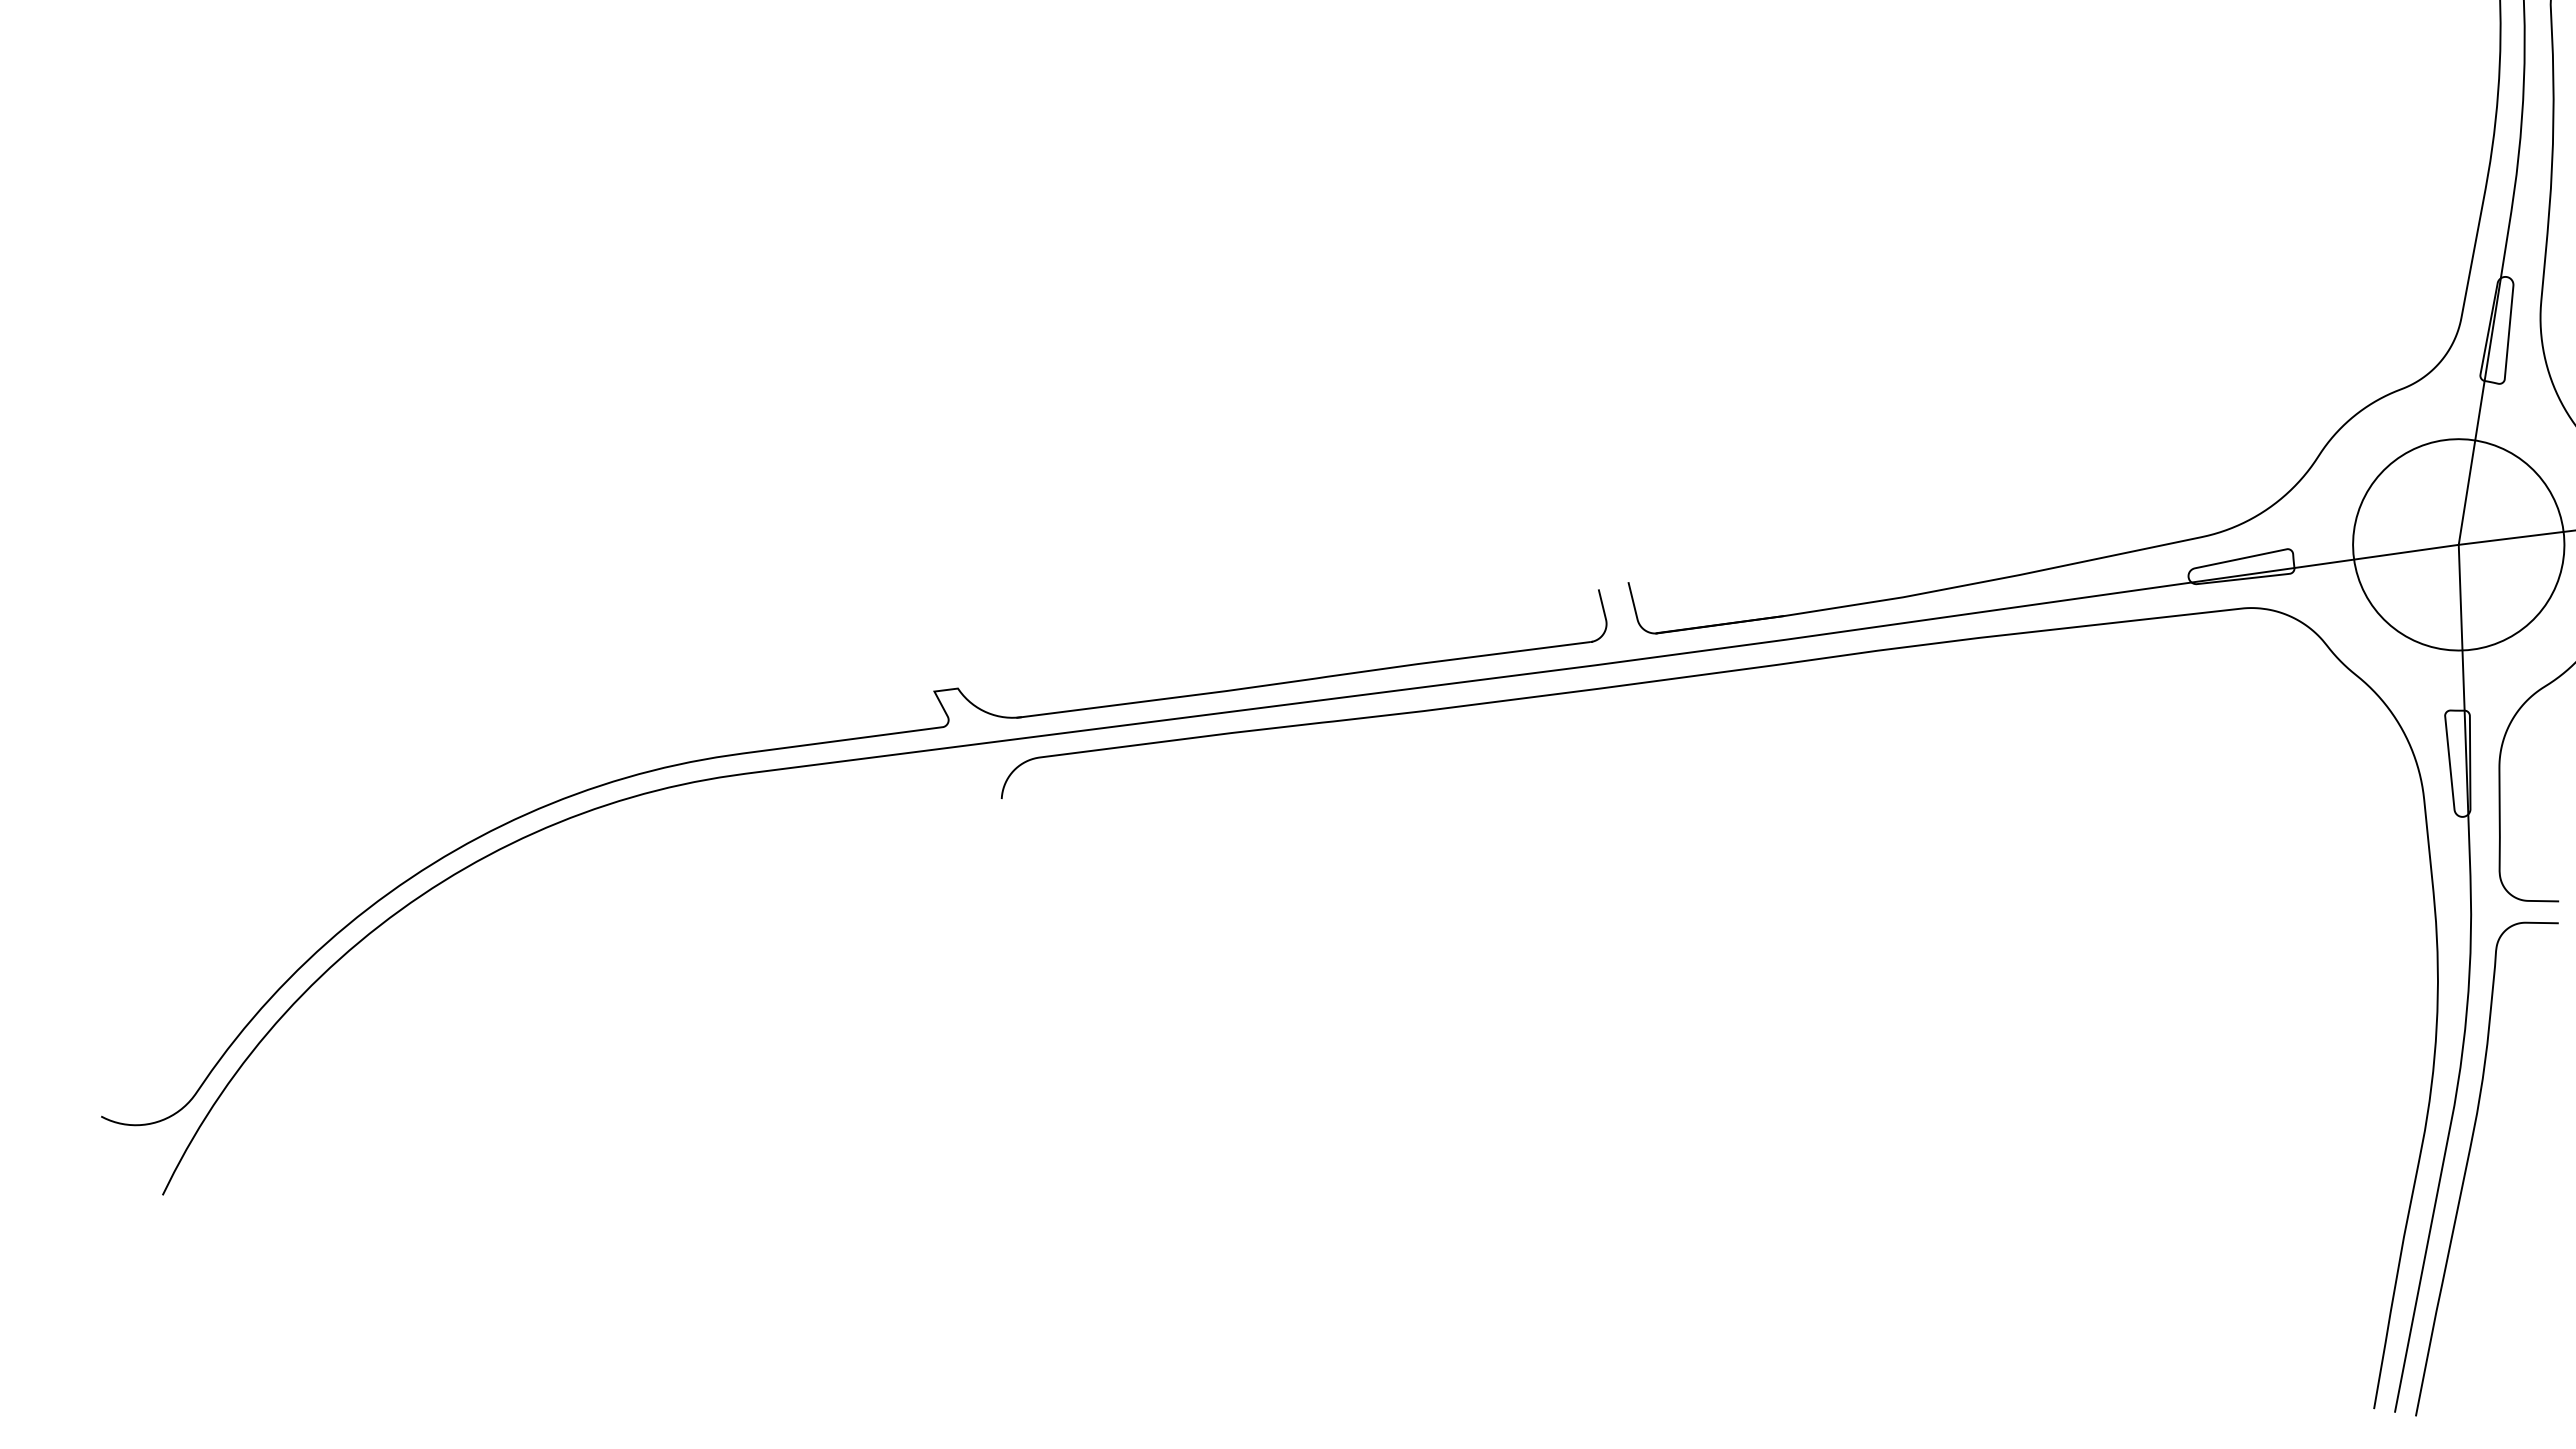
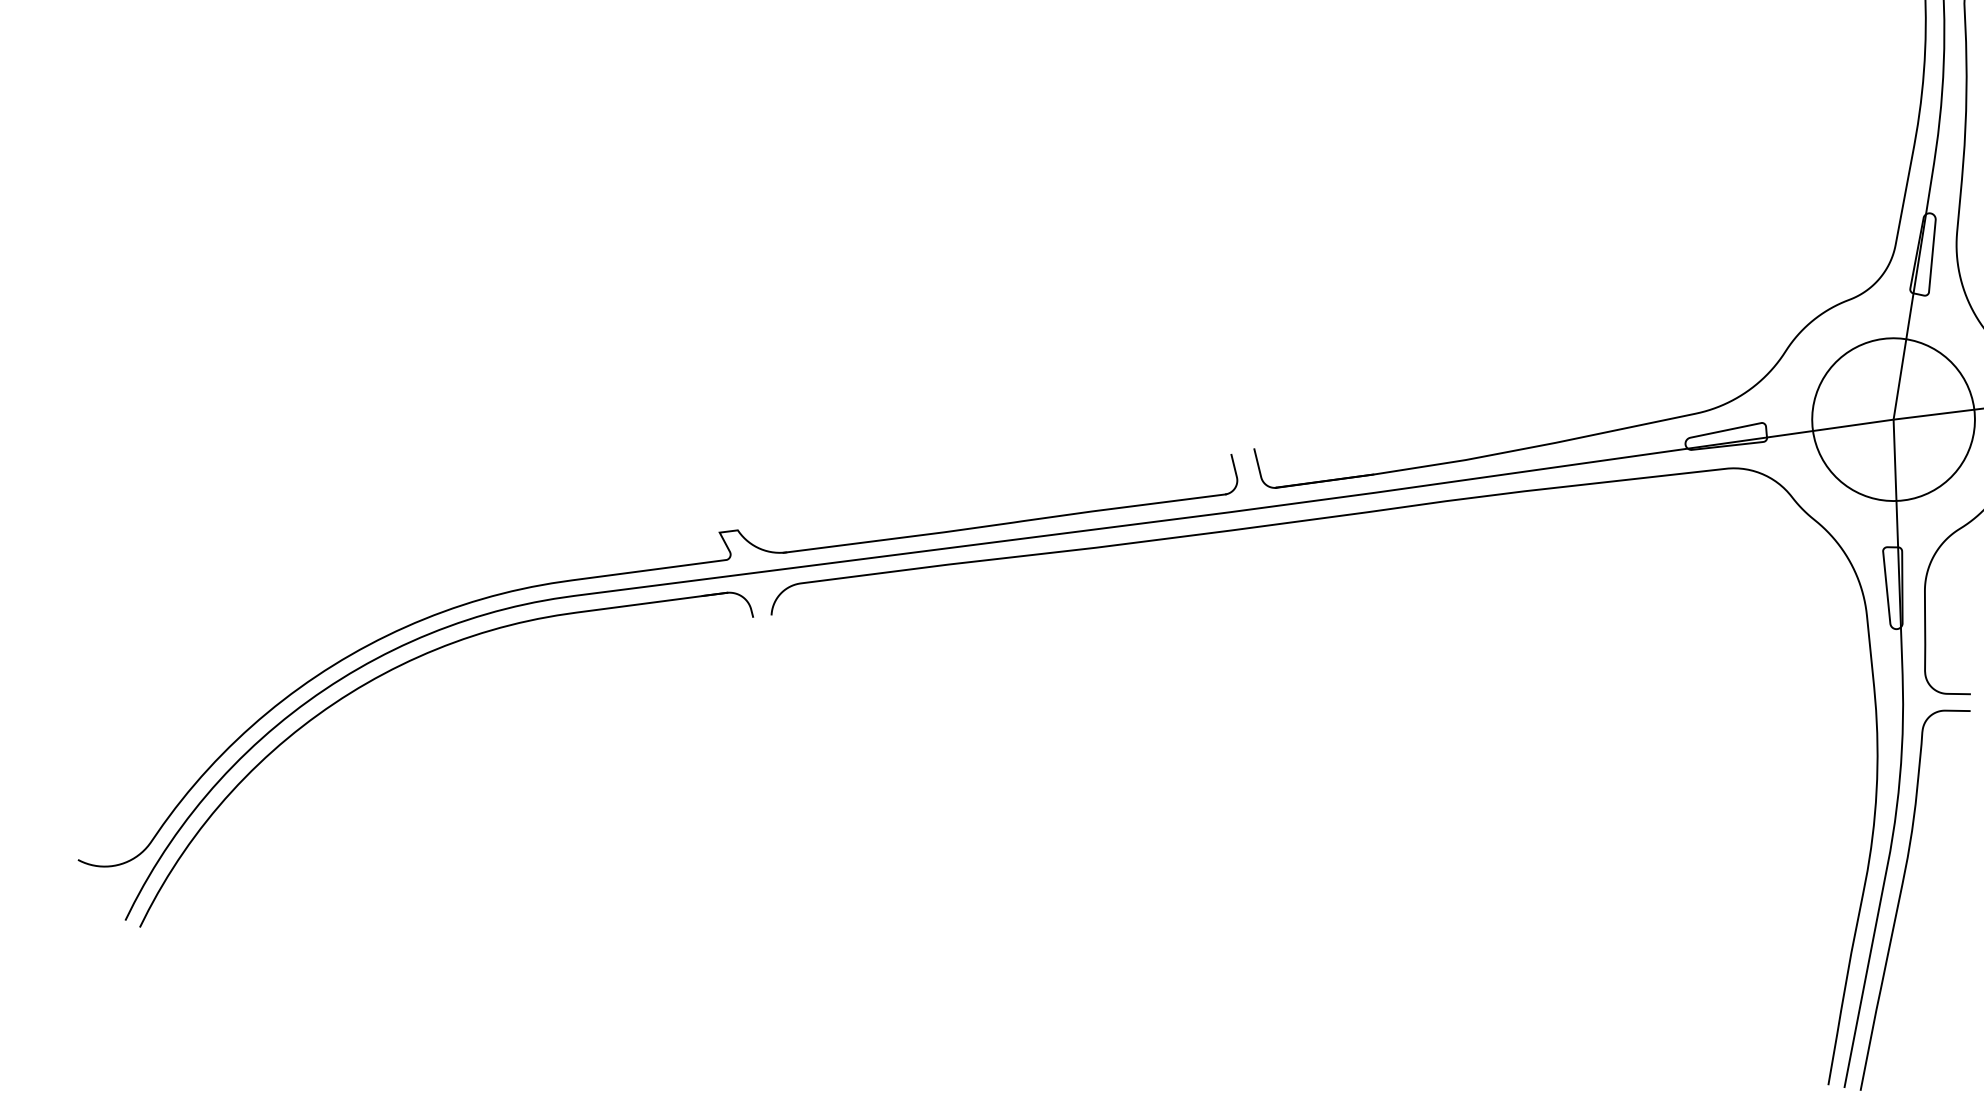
part: (519, 865) -> (400, 666), added

